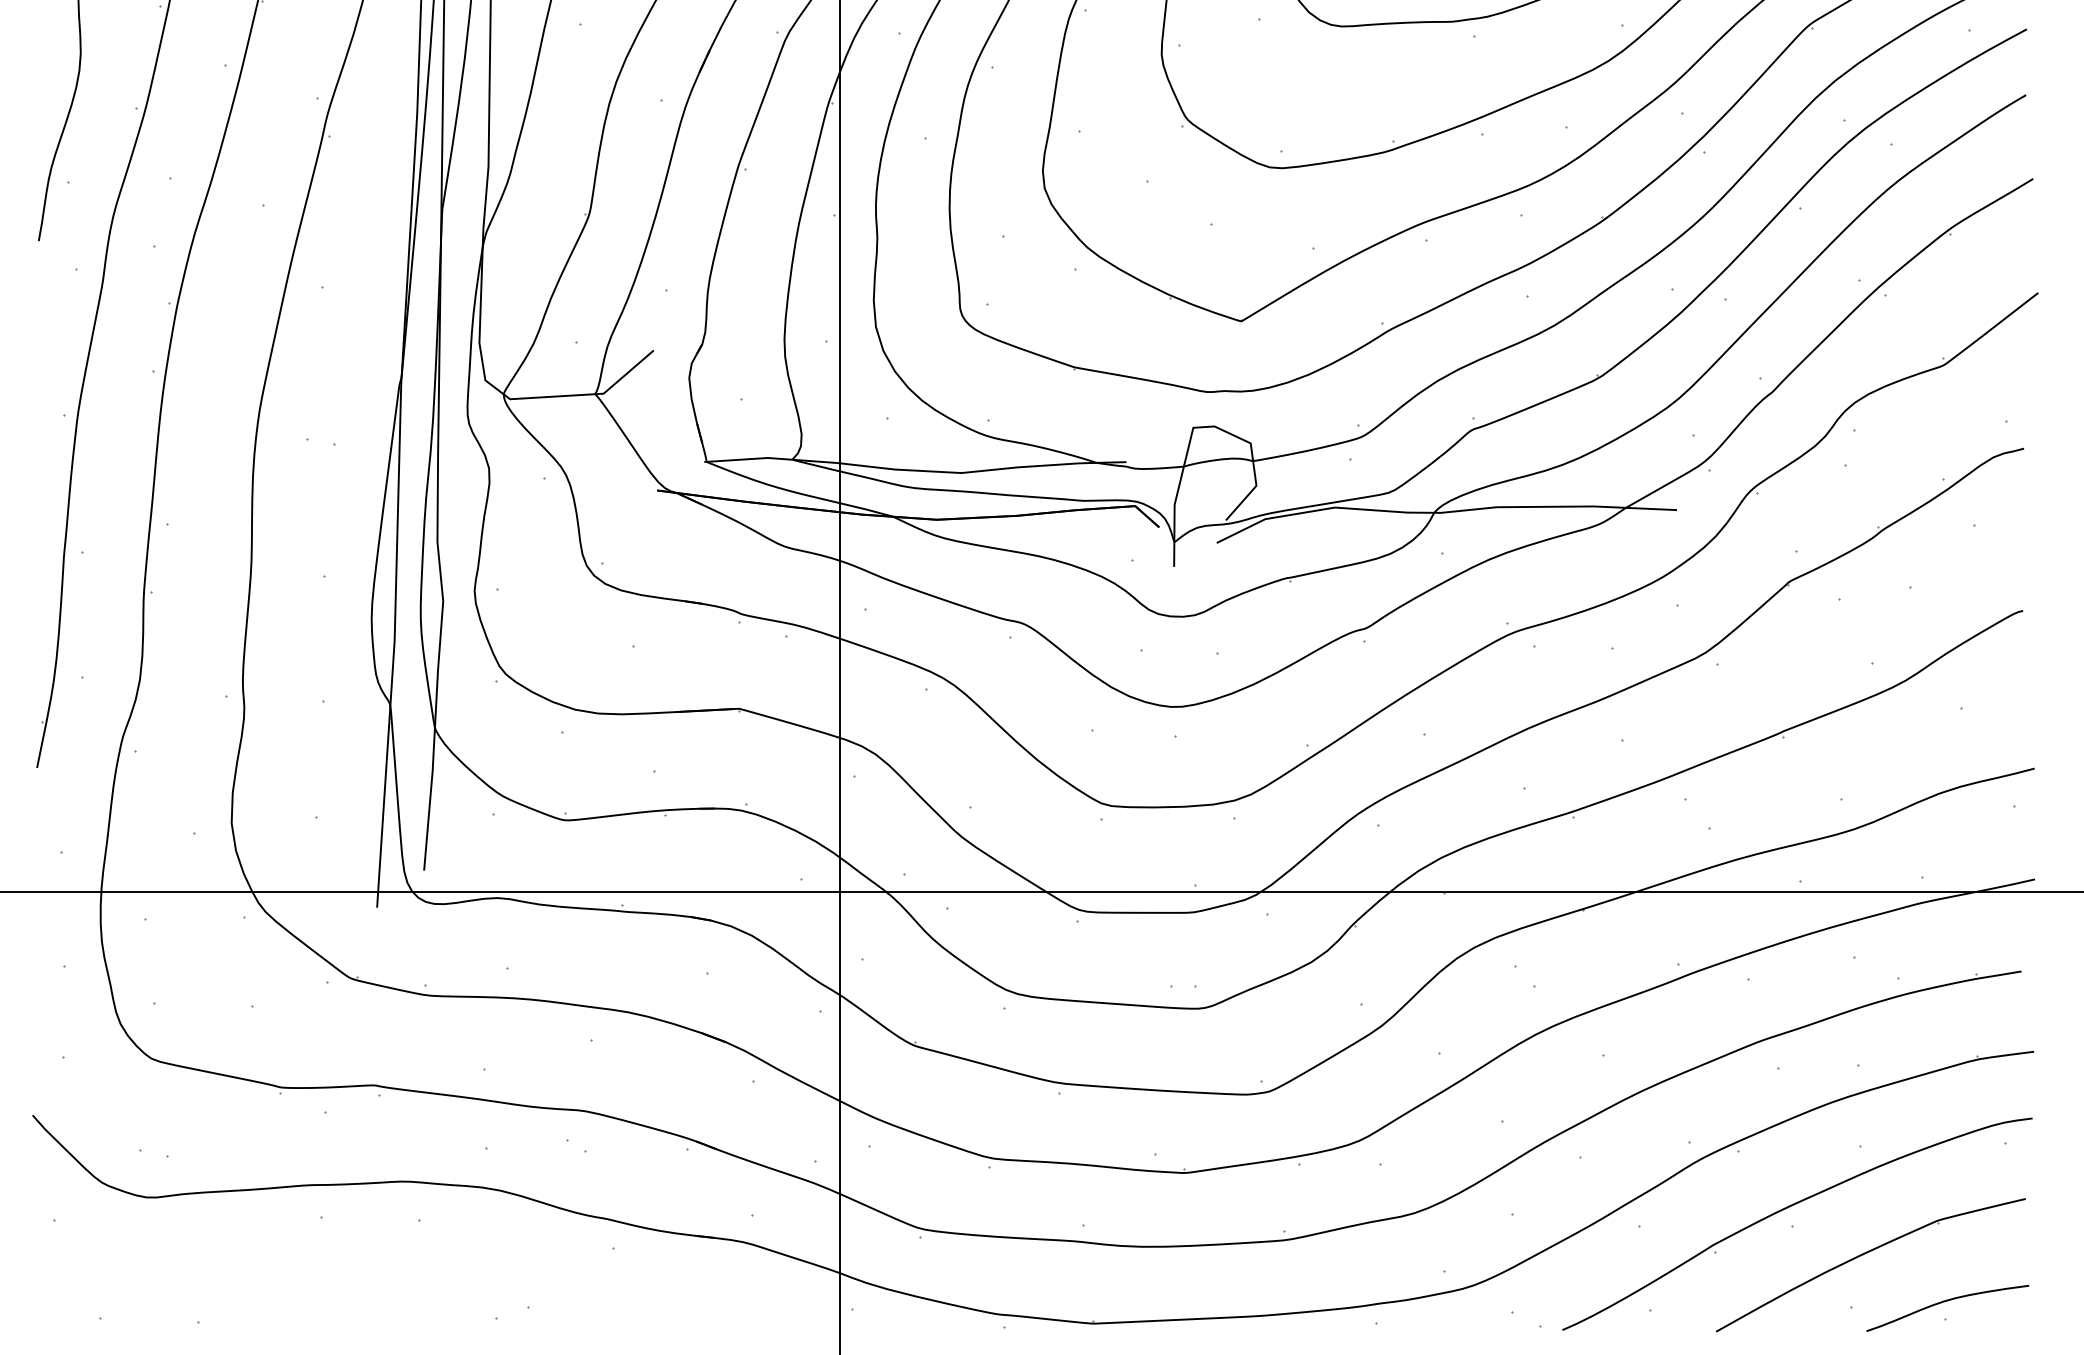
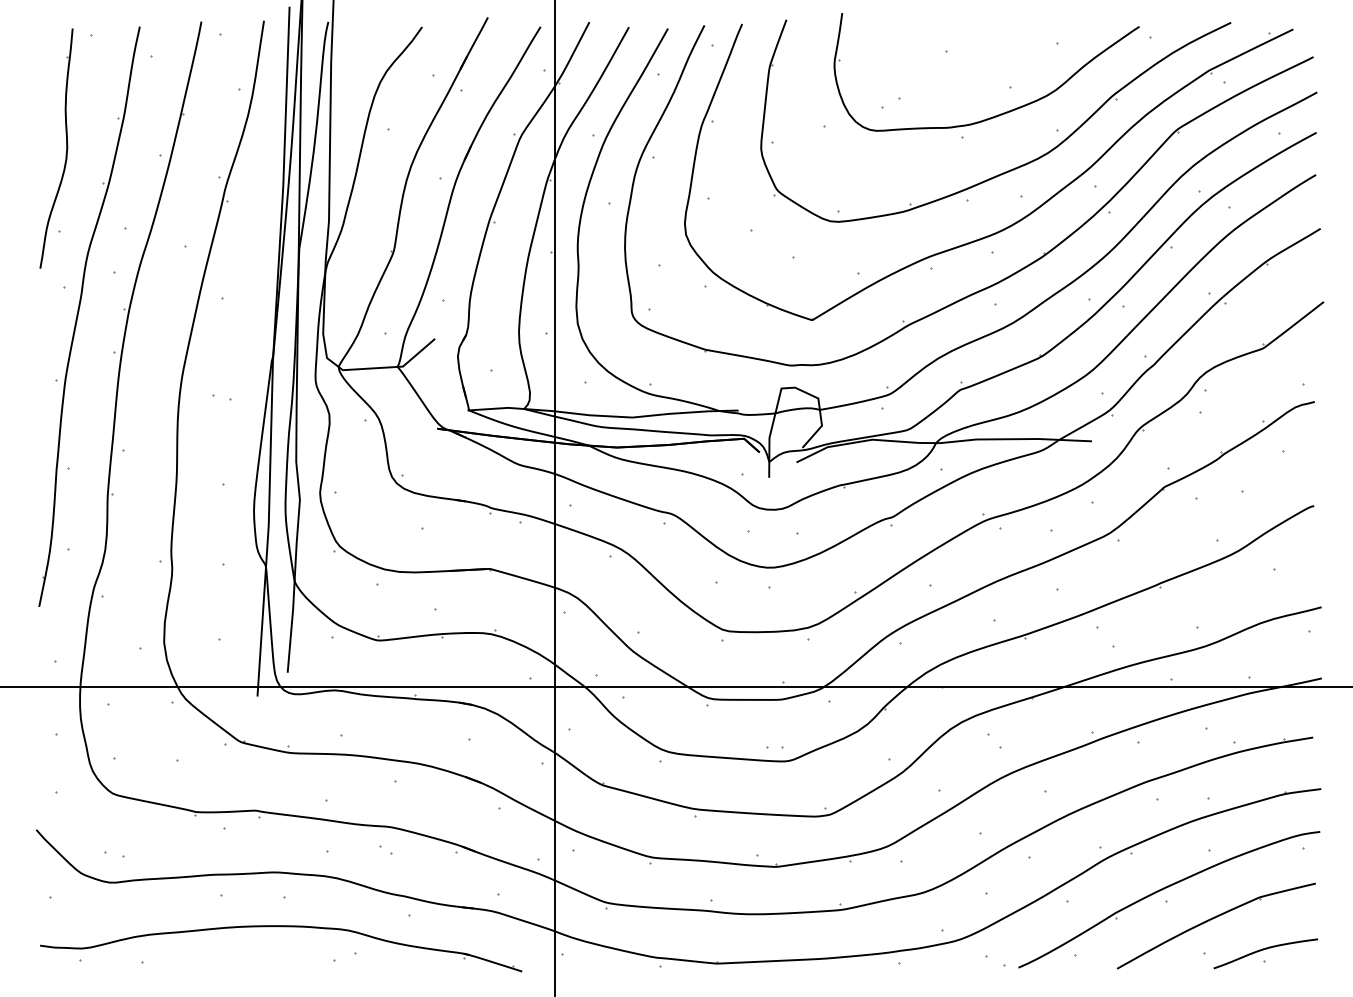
part: (414, 1267) -> (281, 927), added

